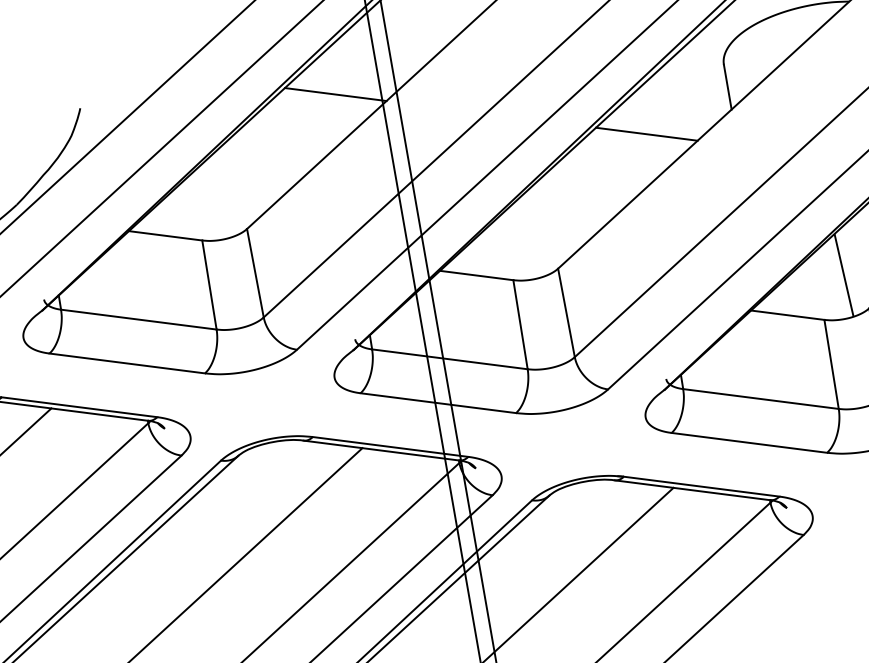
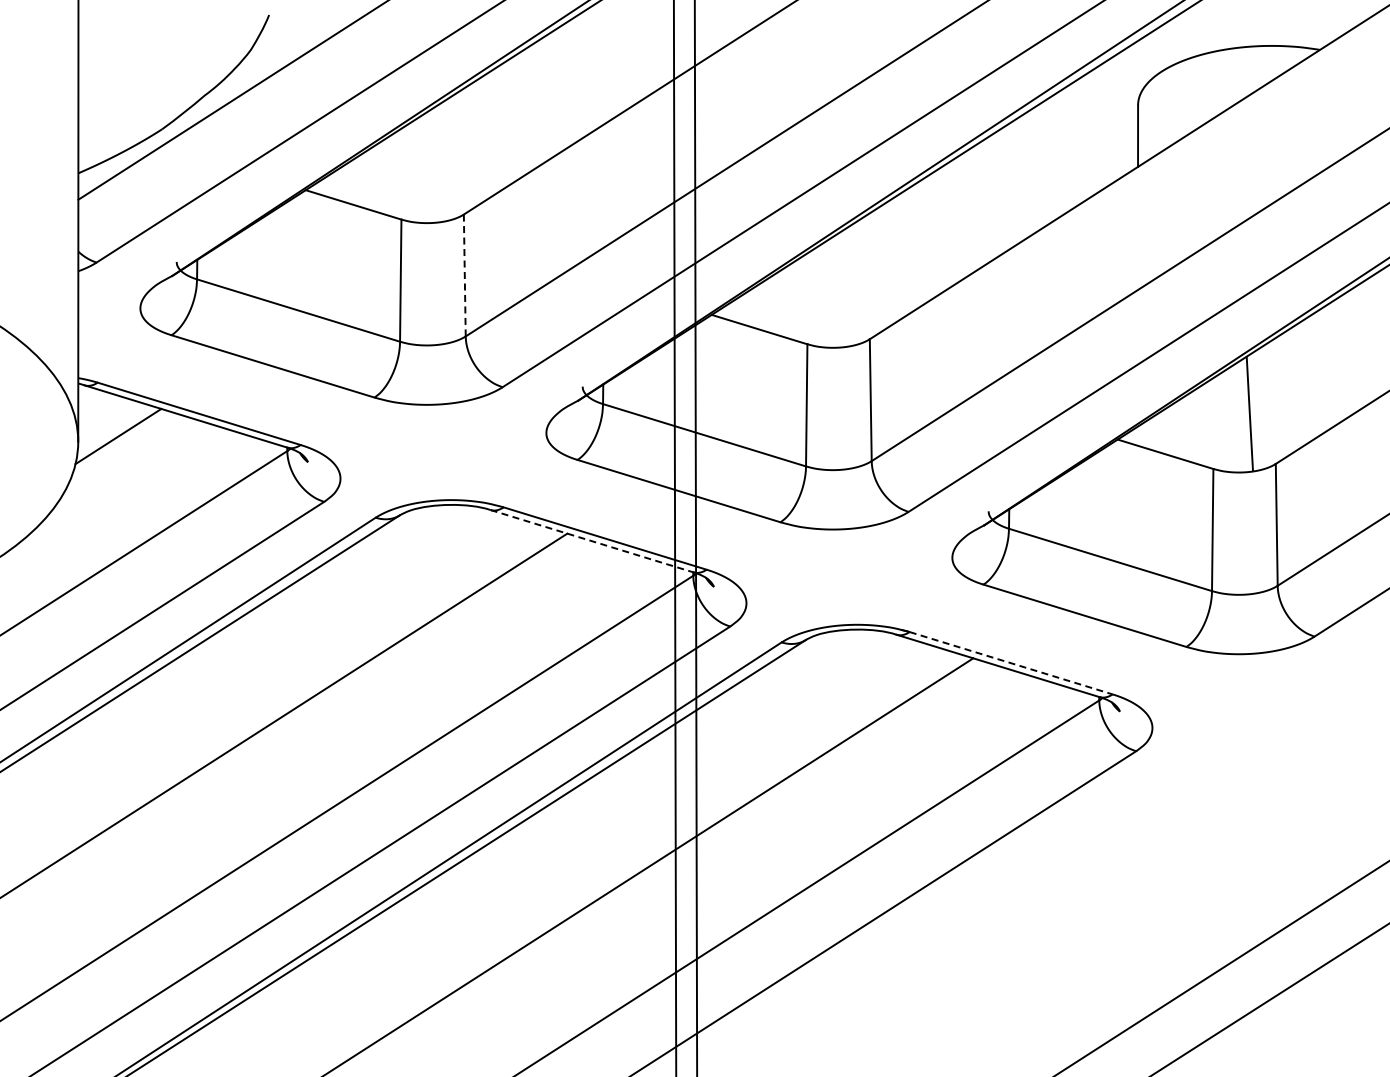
line: (335, 94) -> (612, 55), removed
line: (646, 133) -> (1018, 179), removed
line: (255, 273) -> (464, 275), solid -> dashed
line: (381, 450) -> (592, 541), solid -> dashed
line: (701, 486) -> (1011, 663), solid -> dashed

